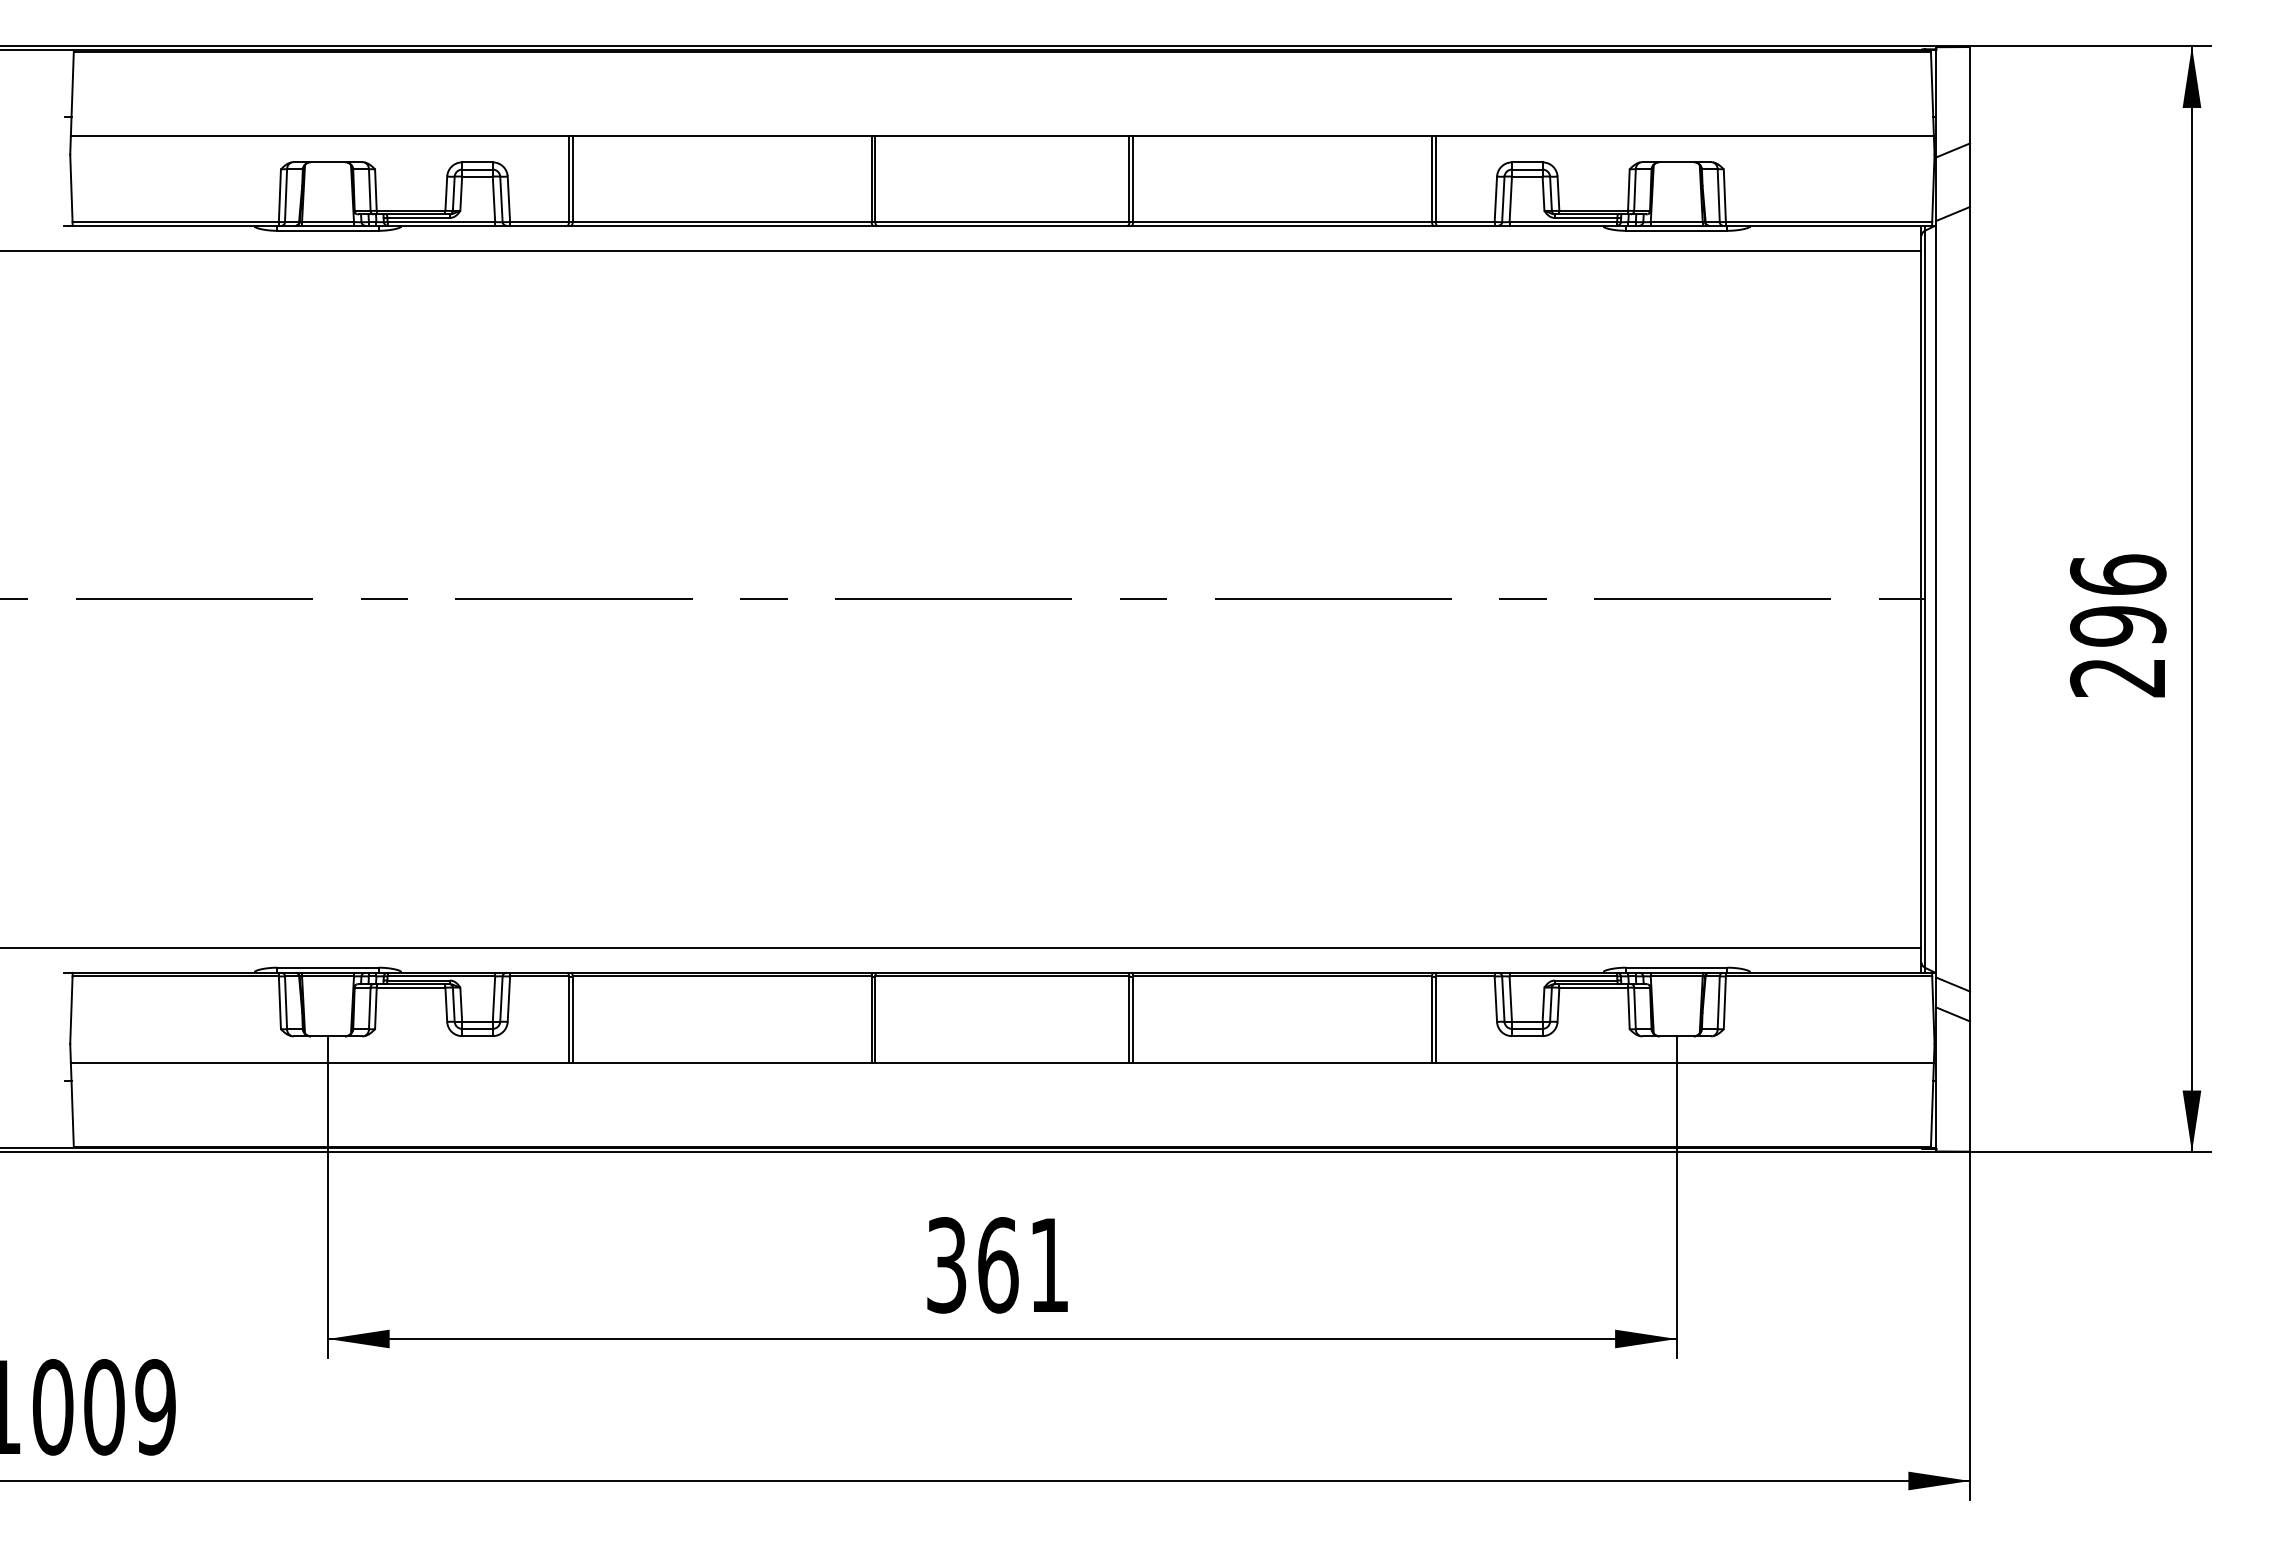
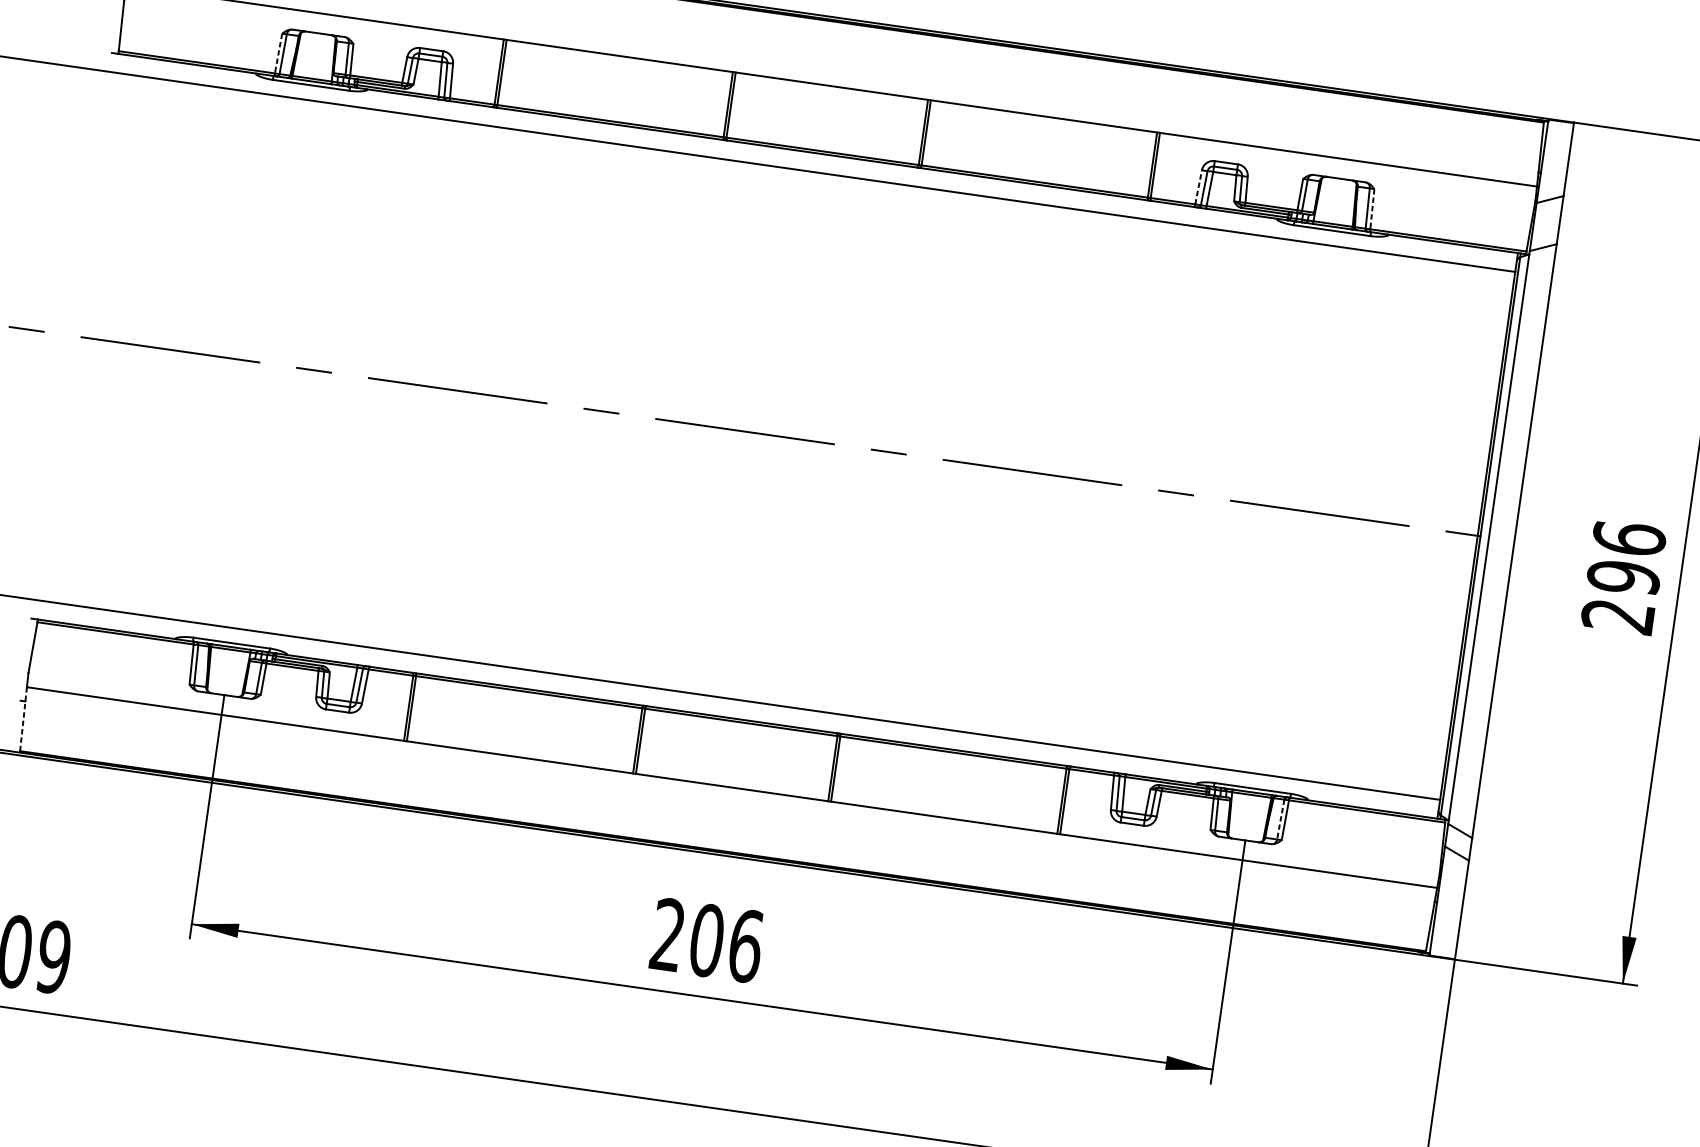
line: (279, 196) -> (278, 54), solid -> dashed
line: (1724, 196) -> (1372, 209), solid -> dashed
line: (1495, 199) -> (1198, 187), solid -> dashed
line: (1718, 1003) -> (1280, 820), solid -> dashed
line: (72, 1105) -> (23, 719), solid -> dashed
text: (998, 1265) -> (707, 940), 361 -> 206

